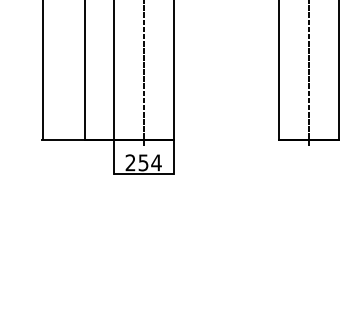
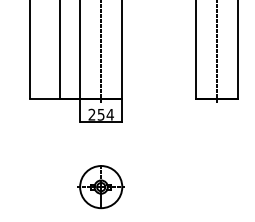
part: (142, 266) -> (100, 187), added

